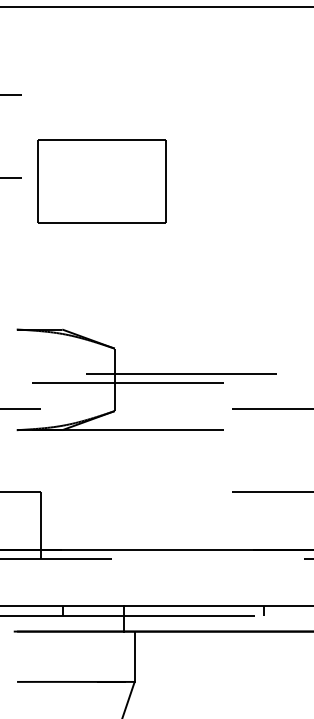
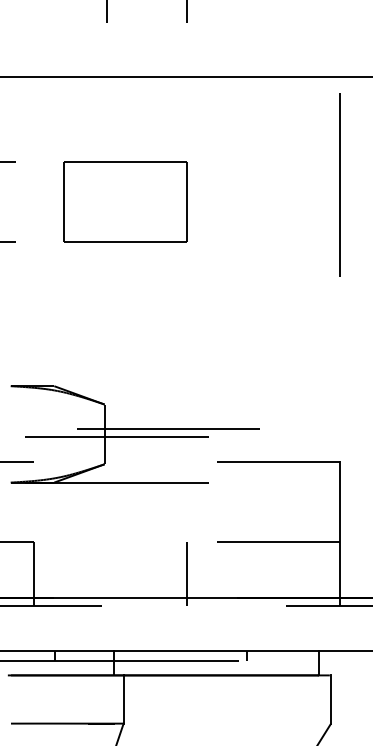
part: (102, 181) -> (125, 201), moved
line: (200, 525) -> (186, 573), added

